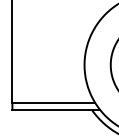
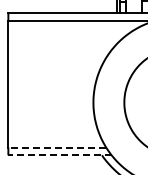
line: (54, 103) -> (57, 147), solid -> dashed
line: (56, 109) -> (60, 155), solid -> dashed

